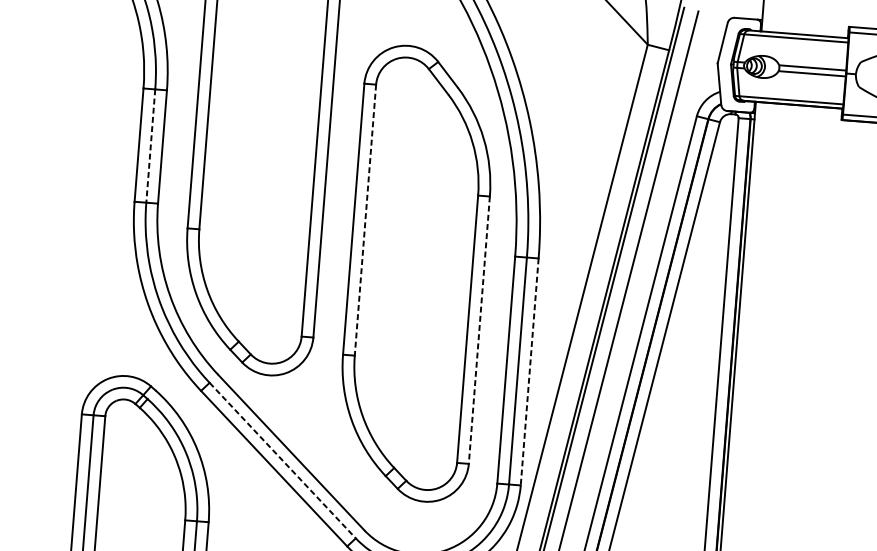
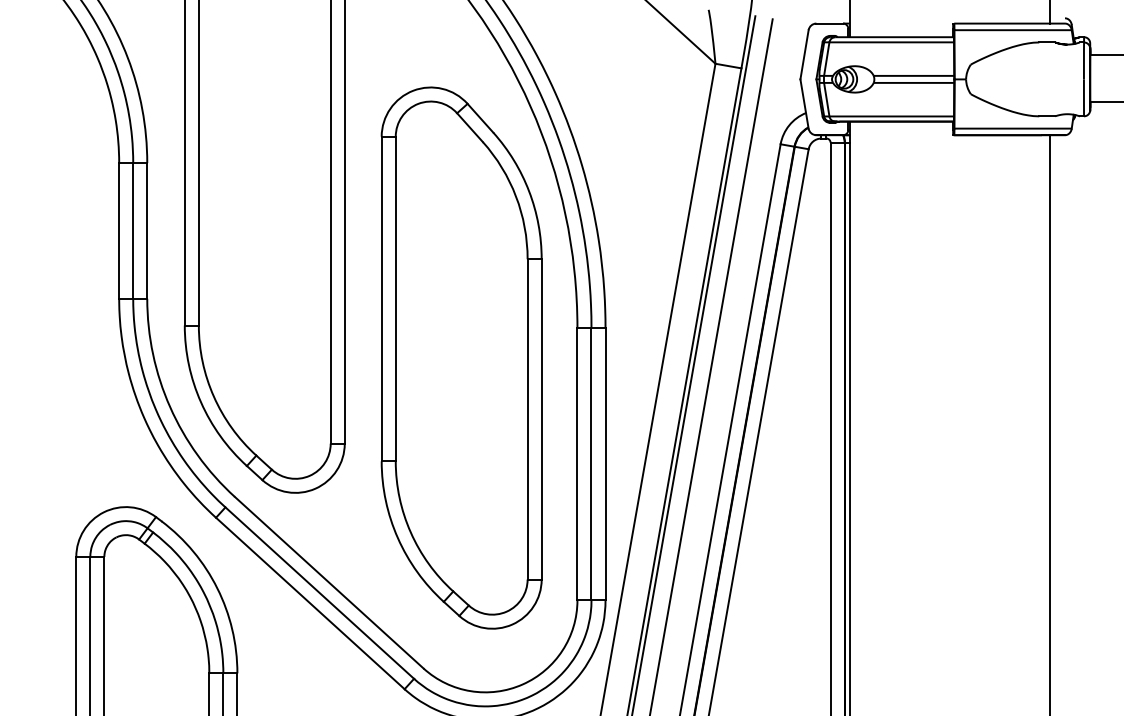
line: (151, 145) -> (133, 230), dashed -> solid
line: (365, 220) -> (395, 299), dashed -> solid
line: (479, 330) -> (541, 419), dashed -> solid
line: (529, 372) -> (605, 464), dashed -> solid
line: (283, 460) -> (320, 593), dashed -> solid

